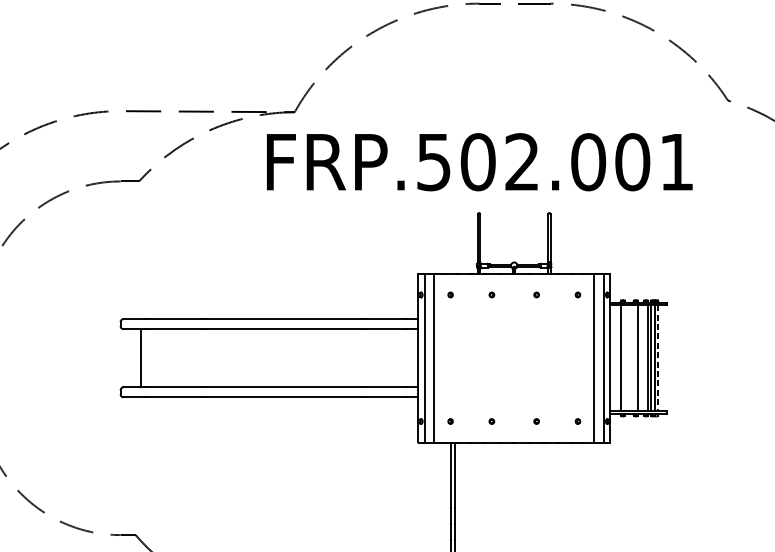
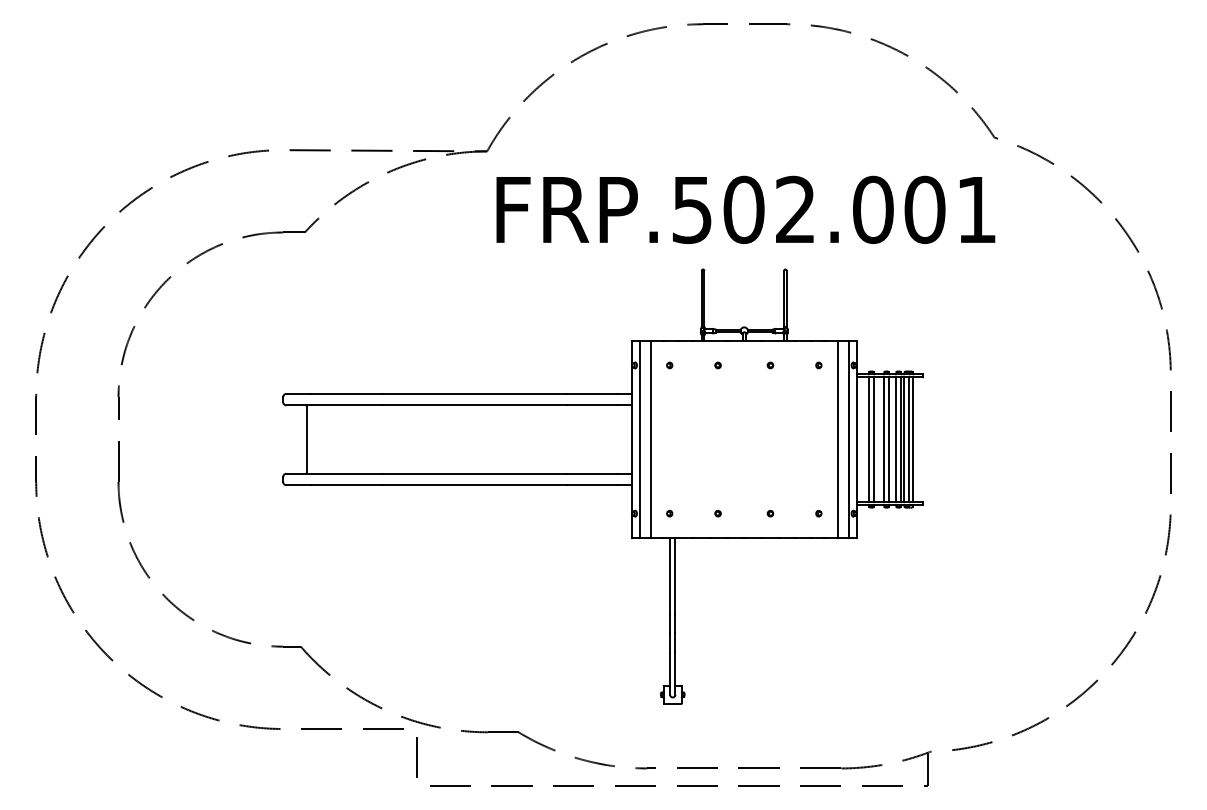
text: (479, 161) -> (745, 209), moved
line: (625, 358) -> (874, 439), added
line: (633, 358) -> (884, 439), added
line: (644, 358) -> (896, 439), added
line: (658, 359) -> (913, 440), dashed -> solid

